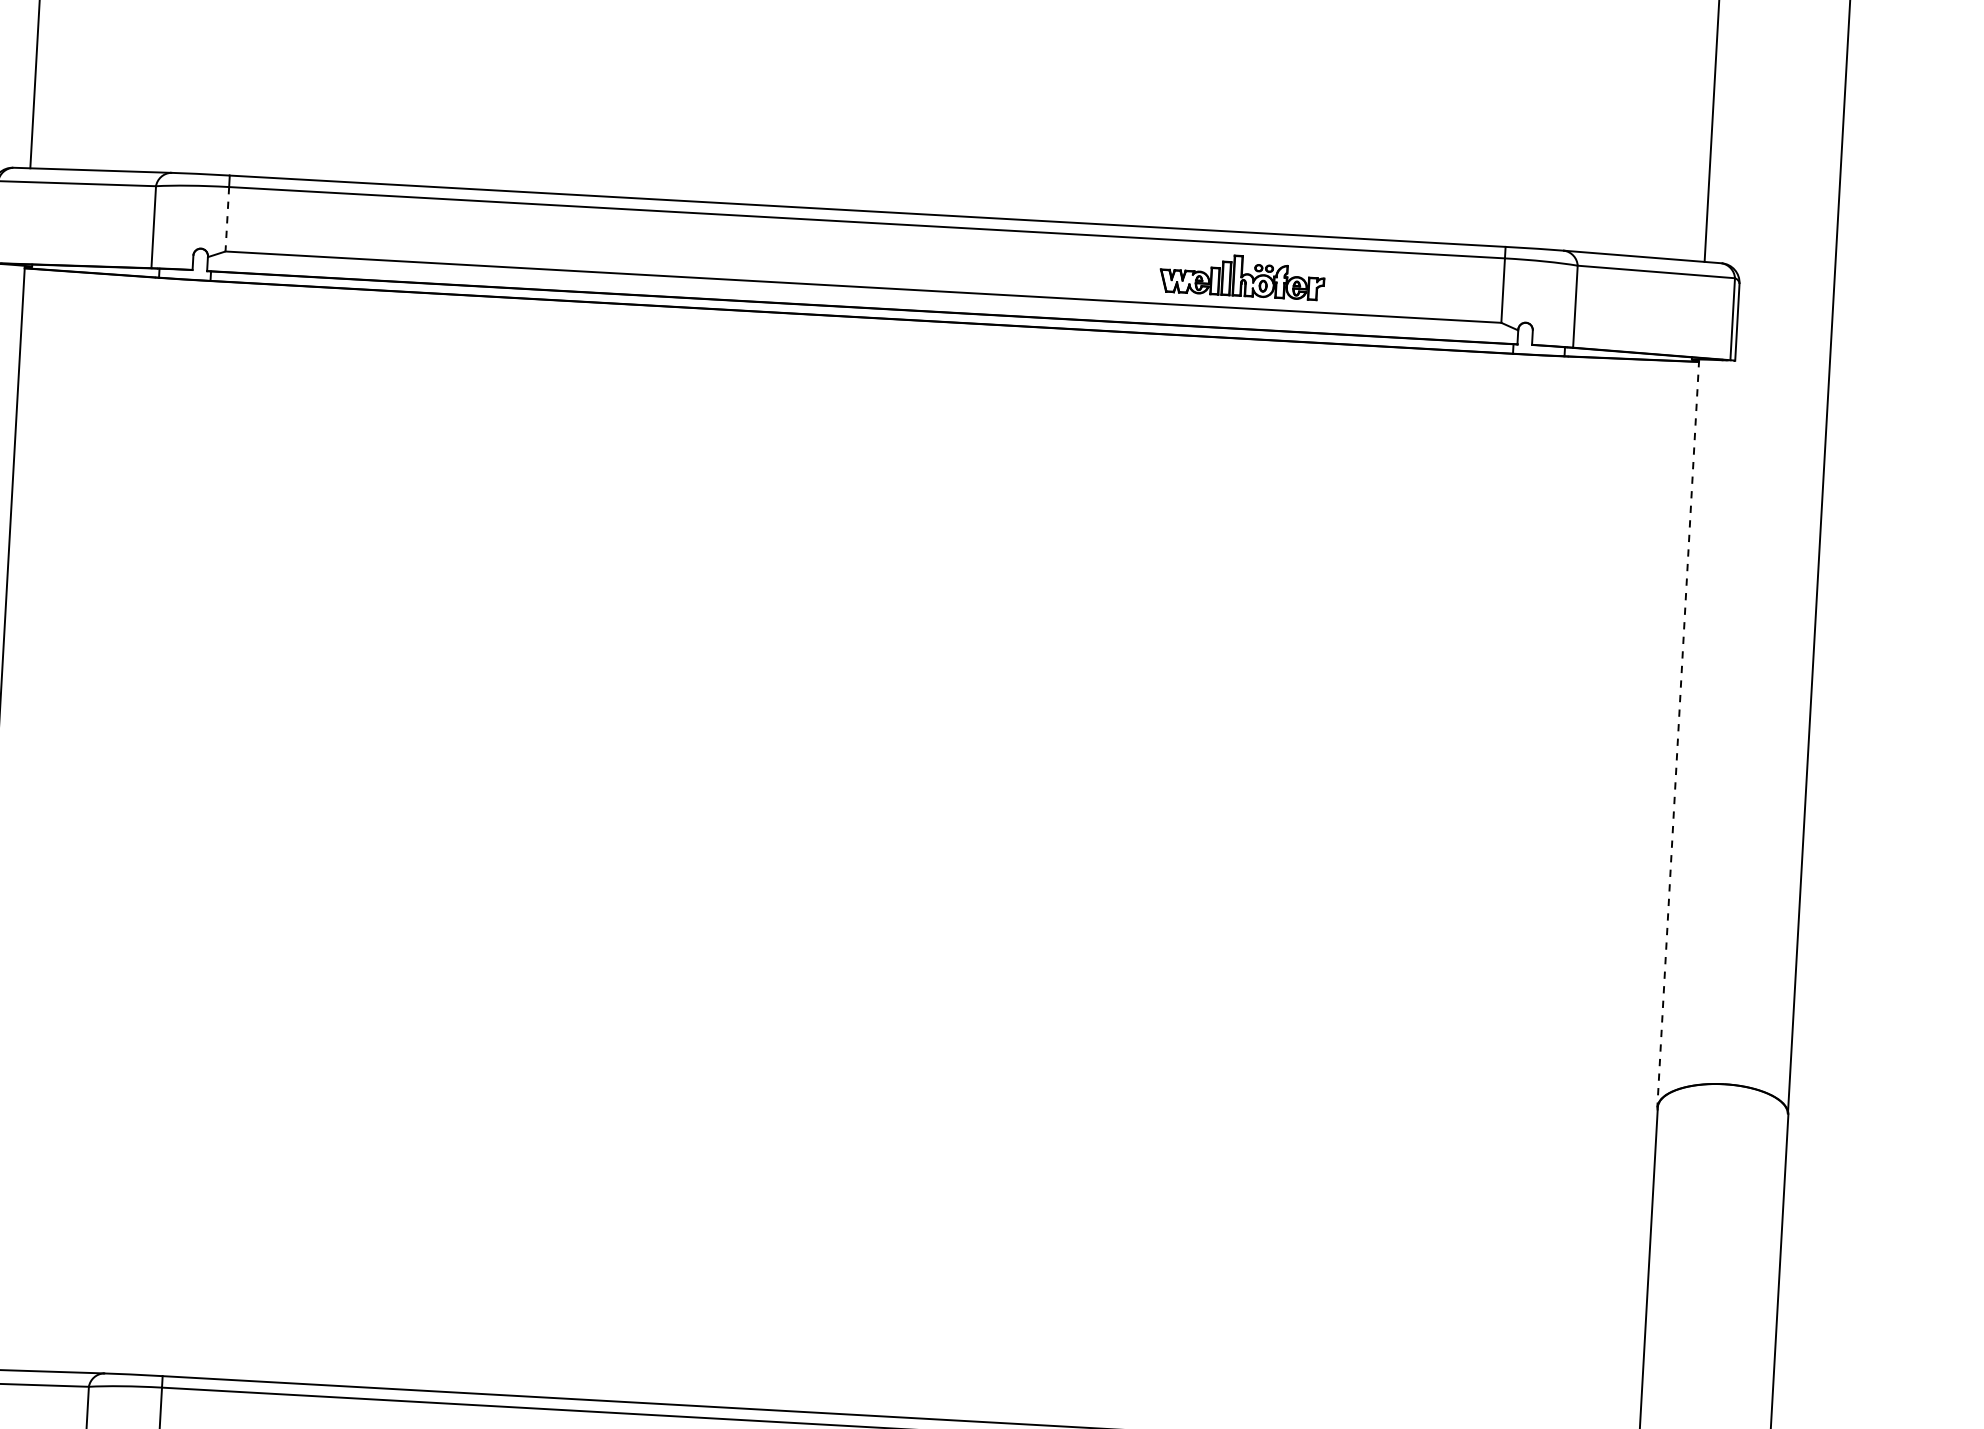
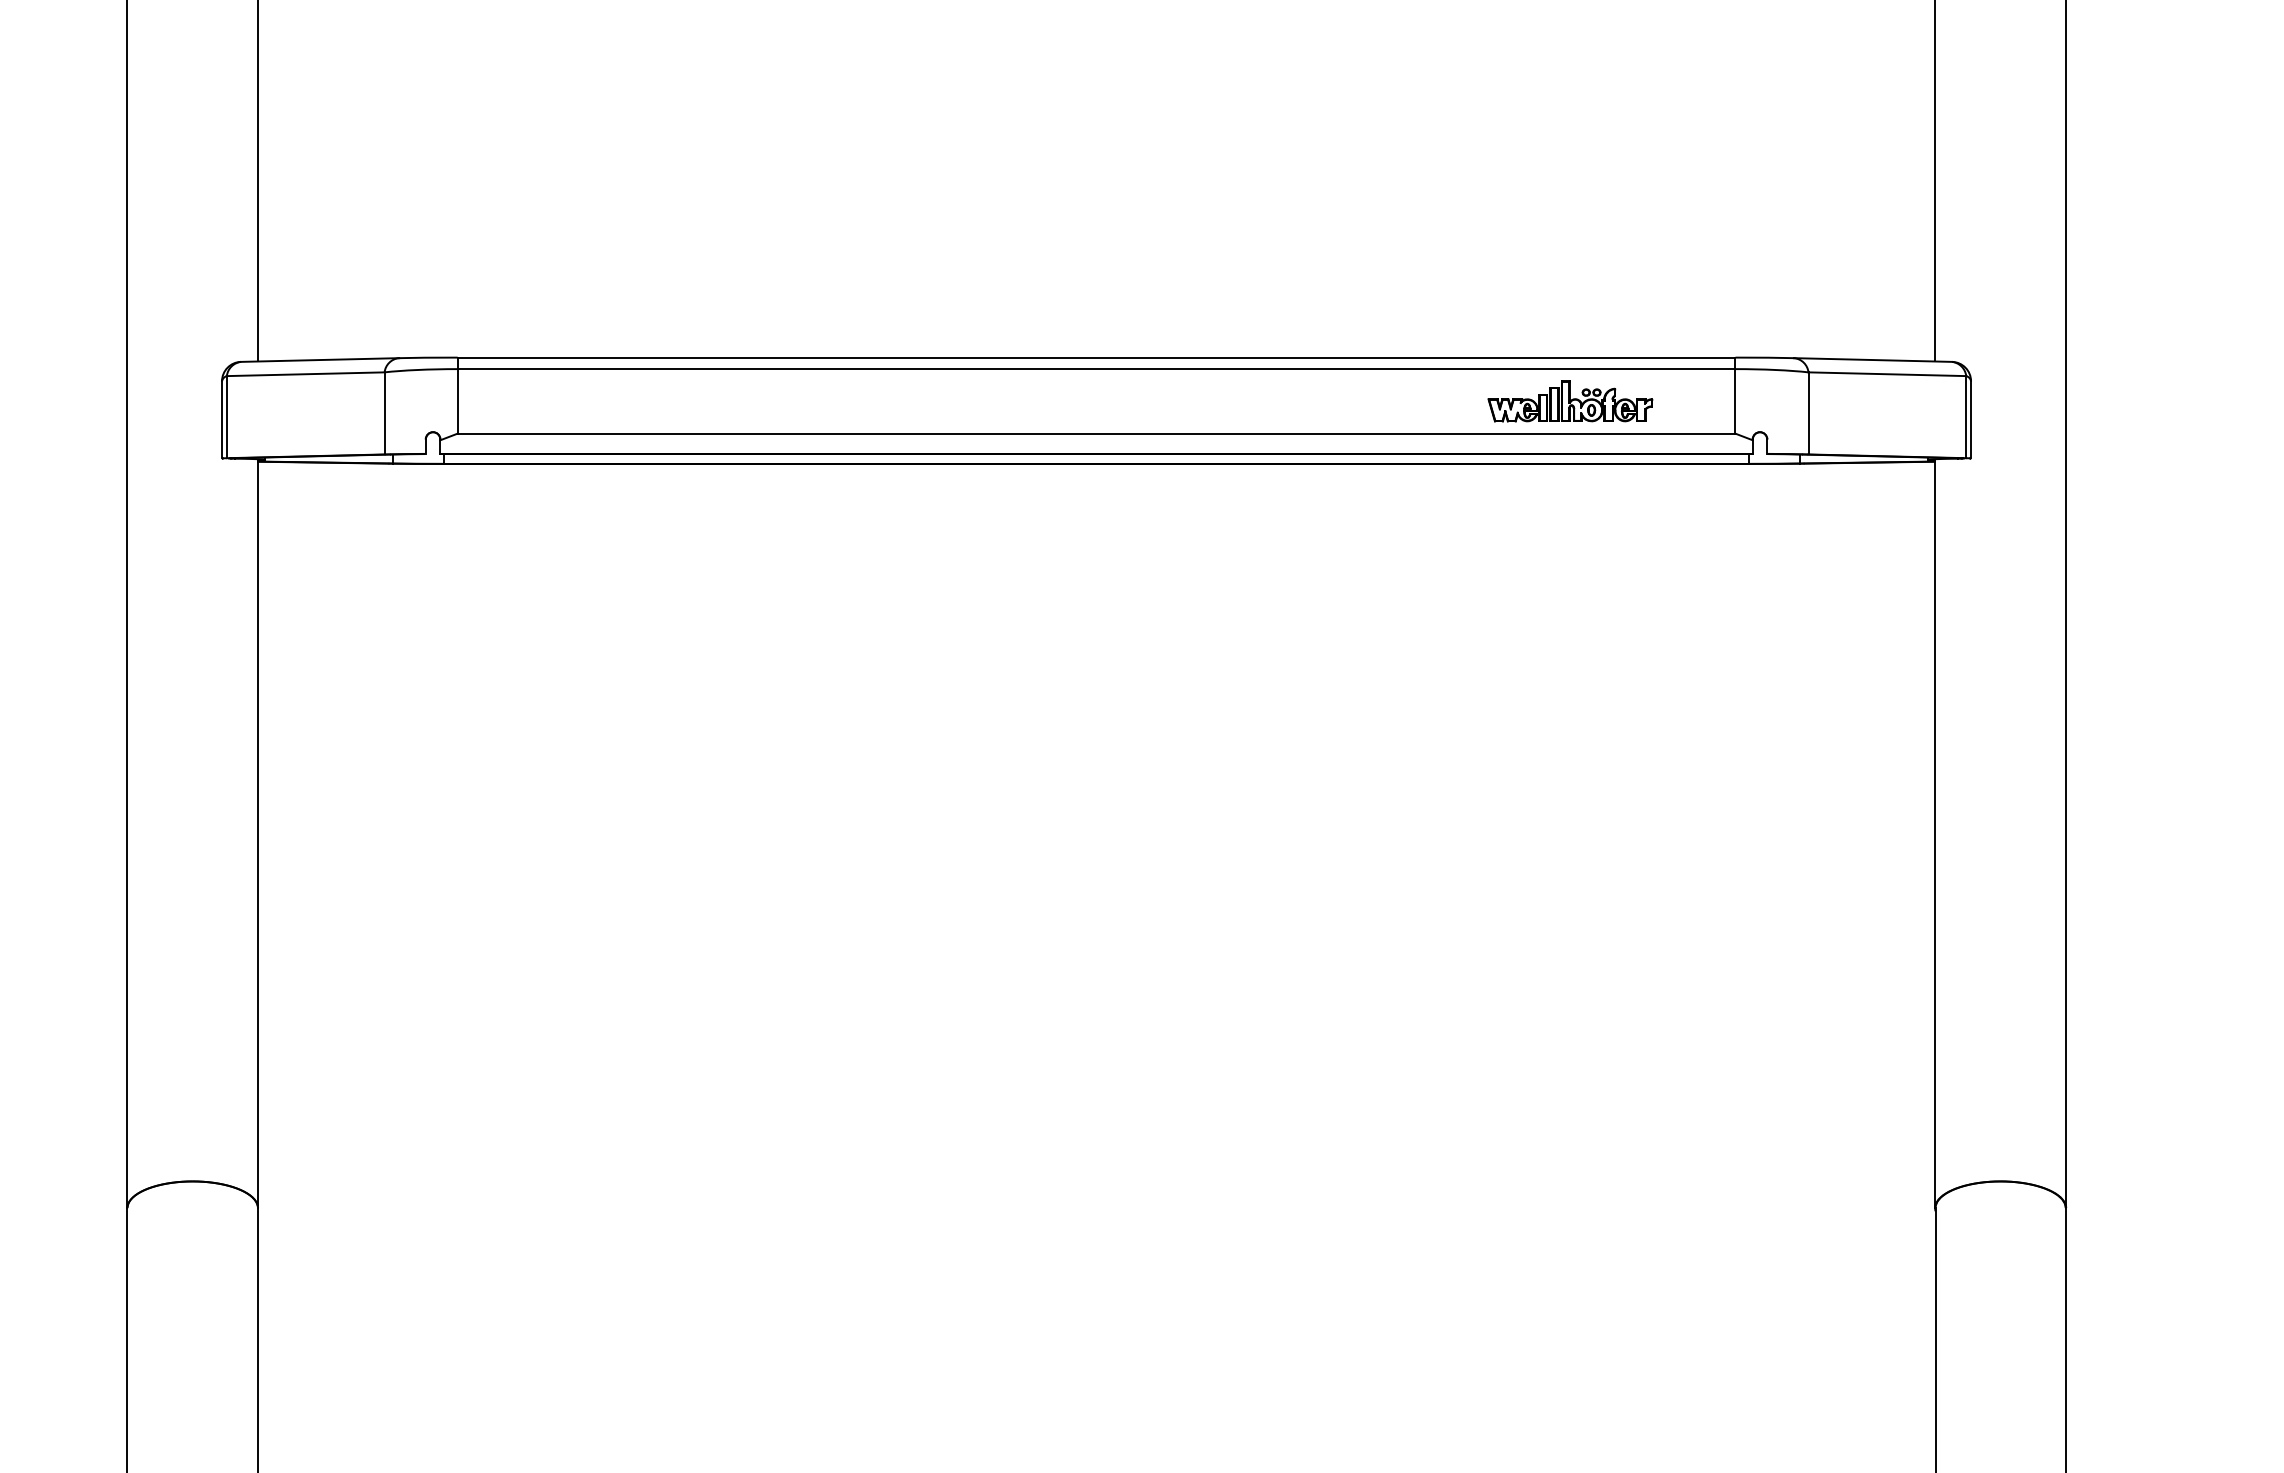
line: (227, 219) -> (457, 401), dashed -> solid
part: (1242, 276) -> (1570, 401), moved
line: (1678, 734) -> (1935, 834), dashed -> solid

